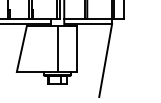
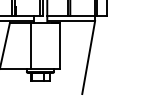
line: (58, 48) -> (31, 45), moved

